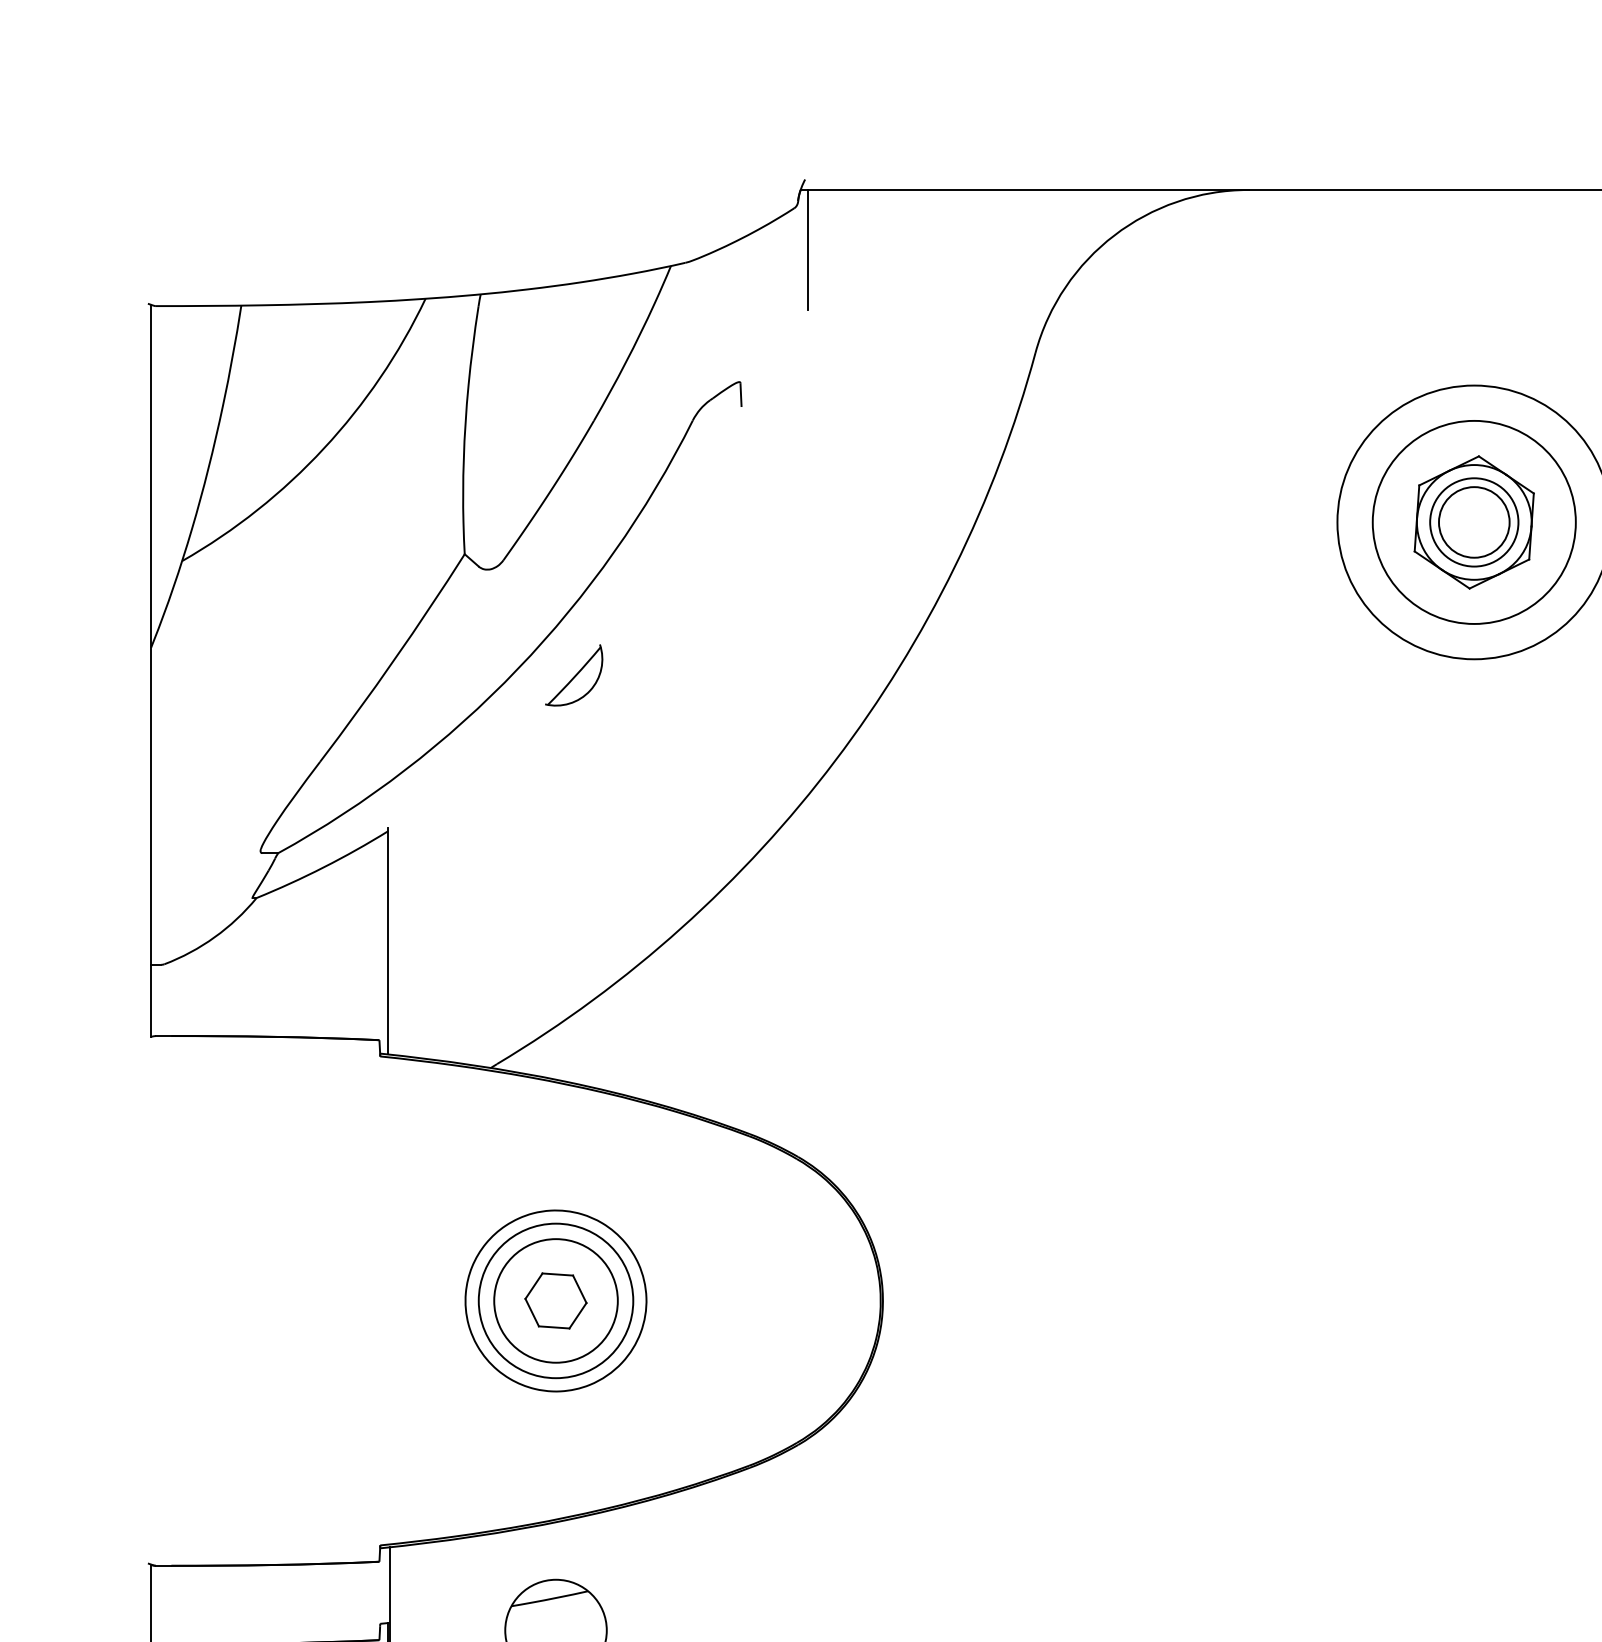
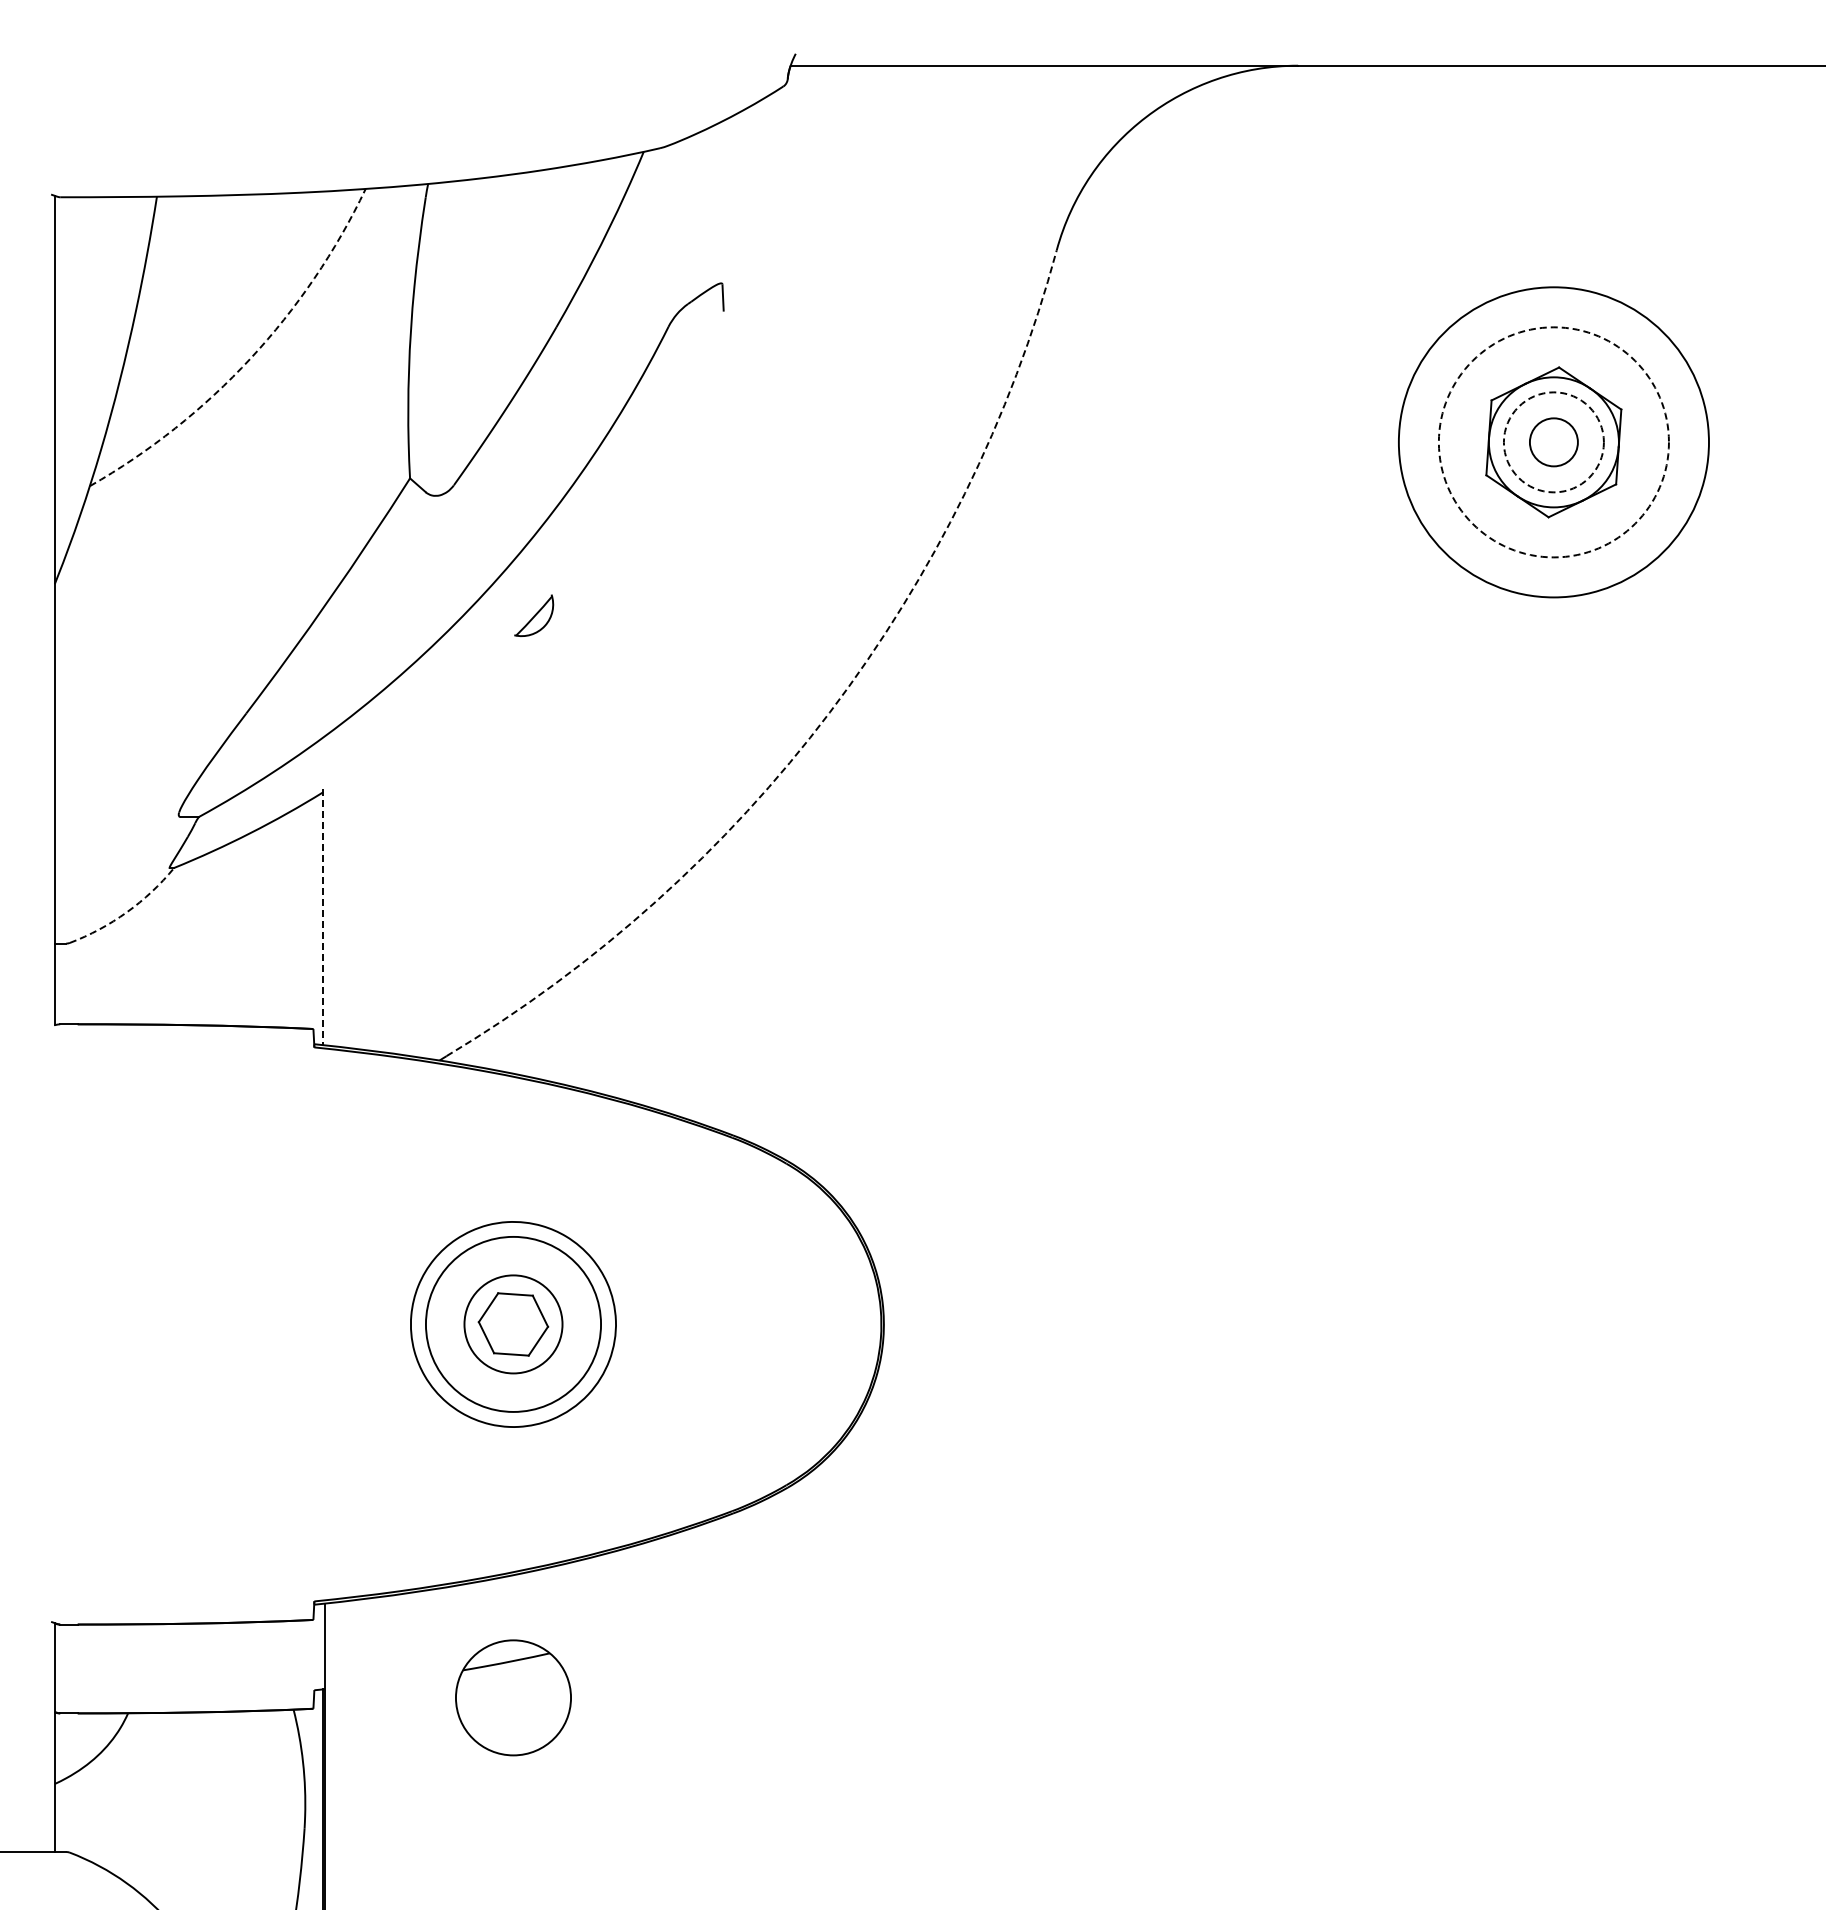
line: (808, 249) -> (799, 133), removed
arc: (323, 448) -> (250, 358), solid -> dashed
circle: (1473, 522) -> (1553, 442), size x0.6
circle: (1473, 522) -> (1553, 442), solid -> dashed
circle: (1473, 522) -> (1553, 442), solid -> dashed
part: (573, 675) -> (533, 615), size x0.6
arc: (834, 760) -> (829, 712), solid -> dashed
arc: (214, 937) -> (126, 912), solid -> dashed
line: (388, 941) -> (323, 917), solid -> dashed
circle: (556, 1301) -> (513, 1324), size x0.7

